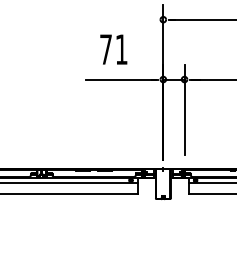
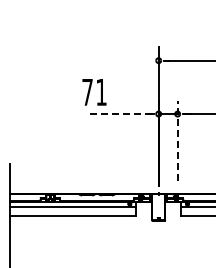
text: (113, 49) -> (94, 92), moved
line: (120, 80) -> (120, 114), solid -> dashed
line: (184, 109) -> (177, 140), solid -> dashed

